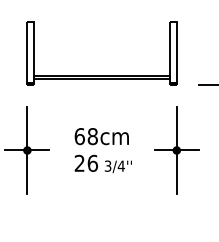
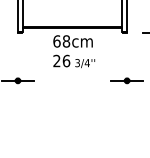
line: (27, 150) -> (18, 80), removed
text: (102, 150) -> (73, 51), moved
line: (176, 150) -> (126, 80), removed

